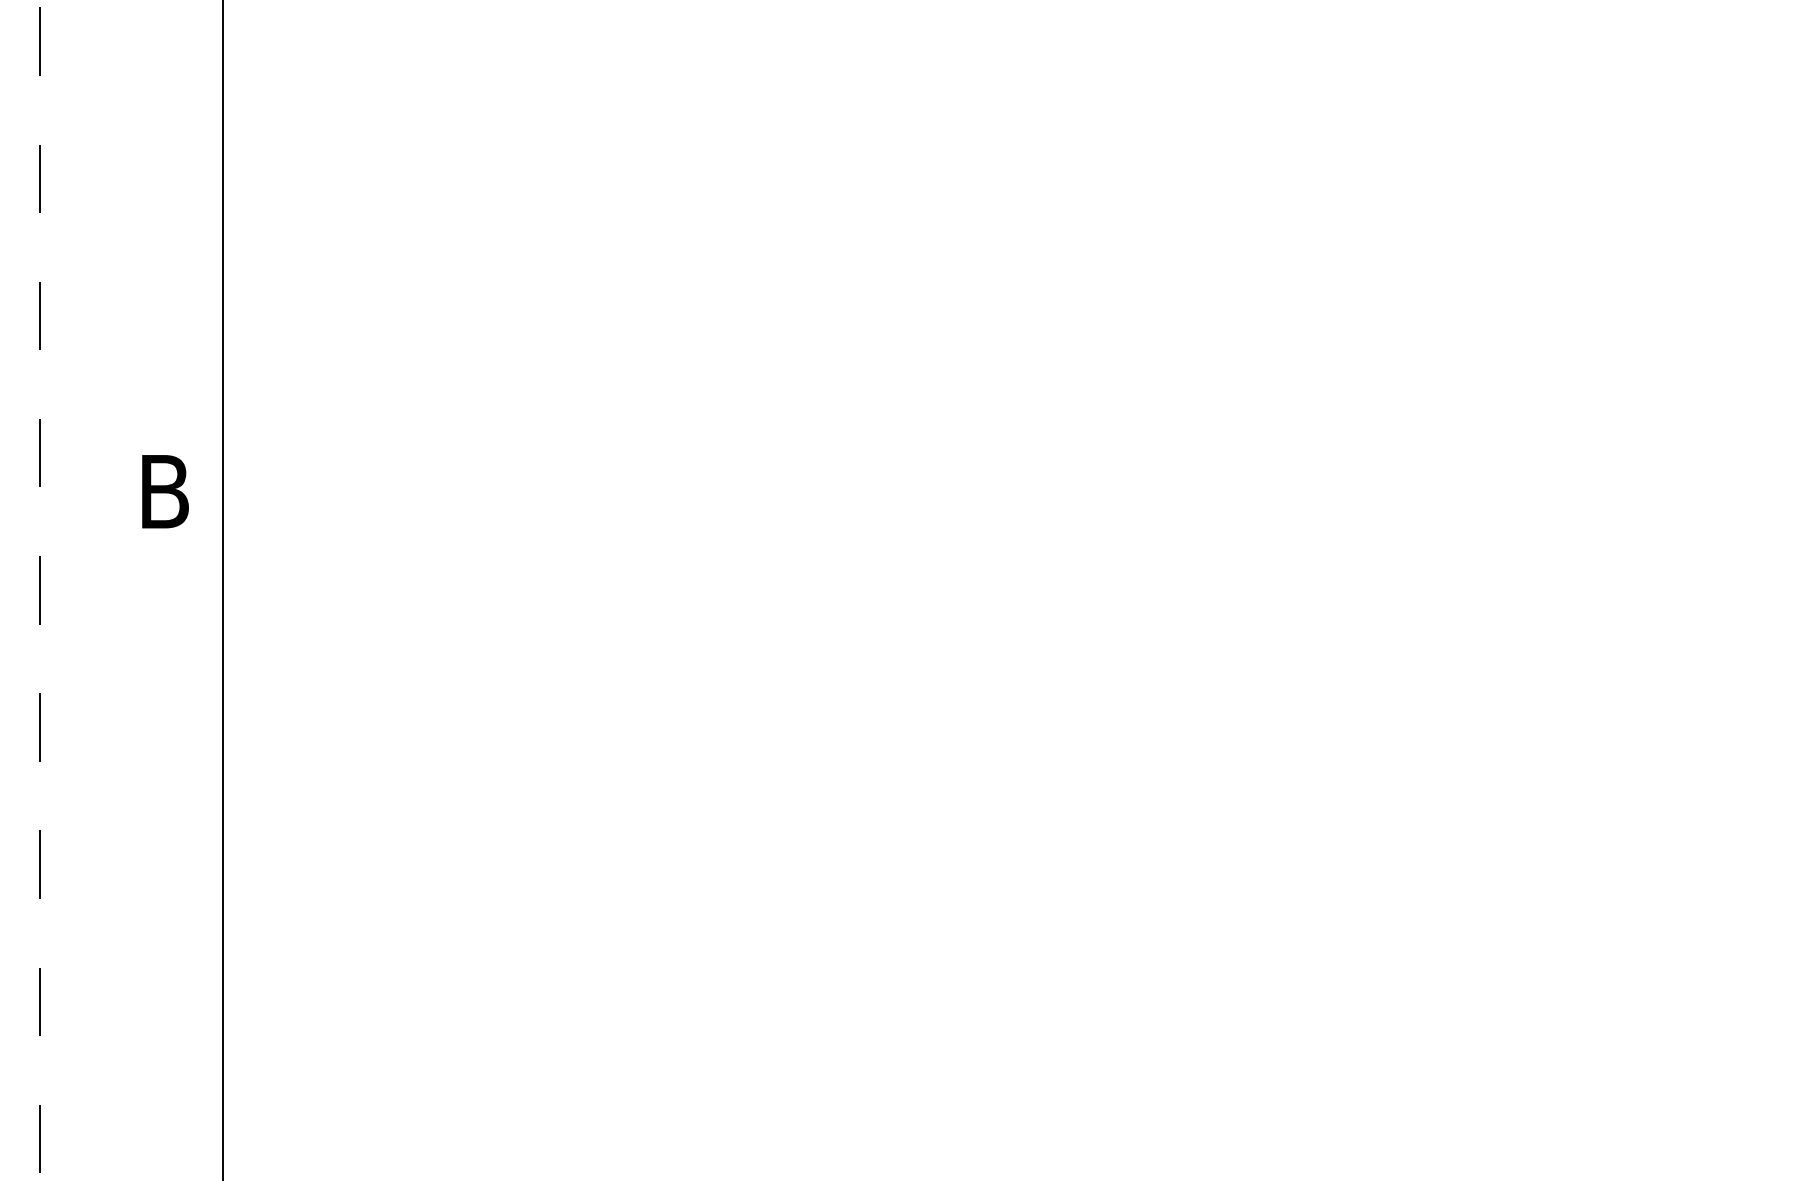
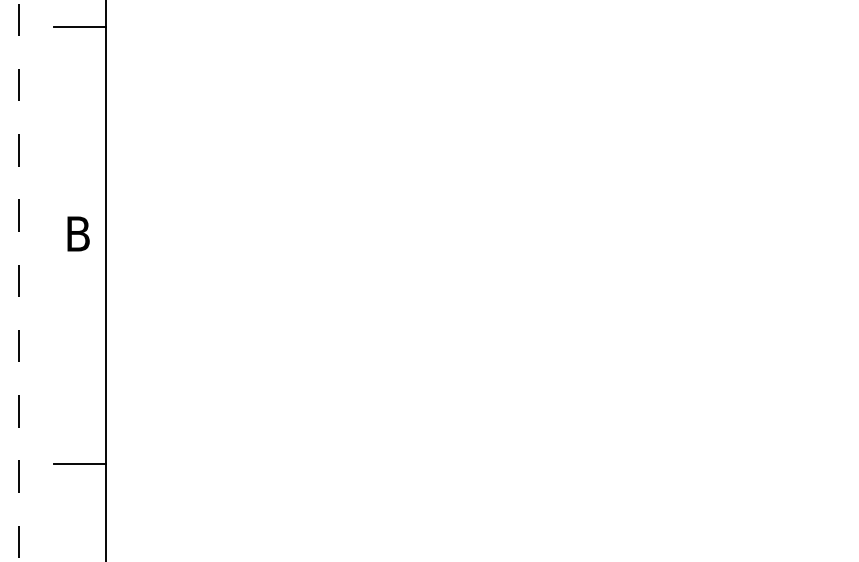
line: (167, 57) -> (79, 27), added
line: (167, 974) -> (79, 463), added

